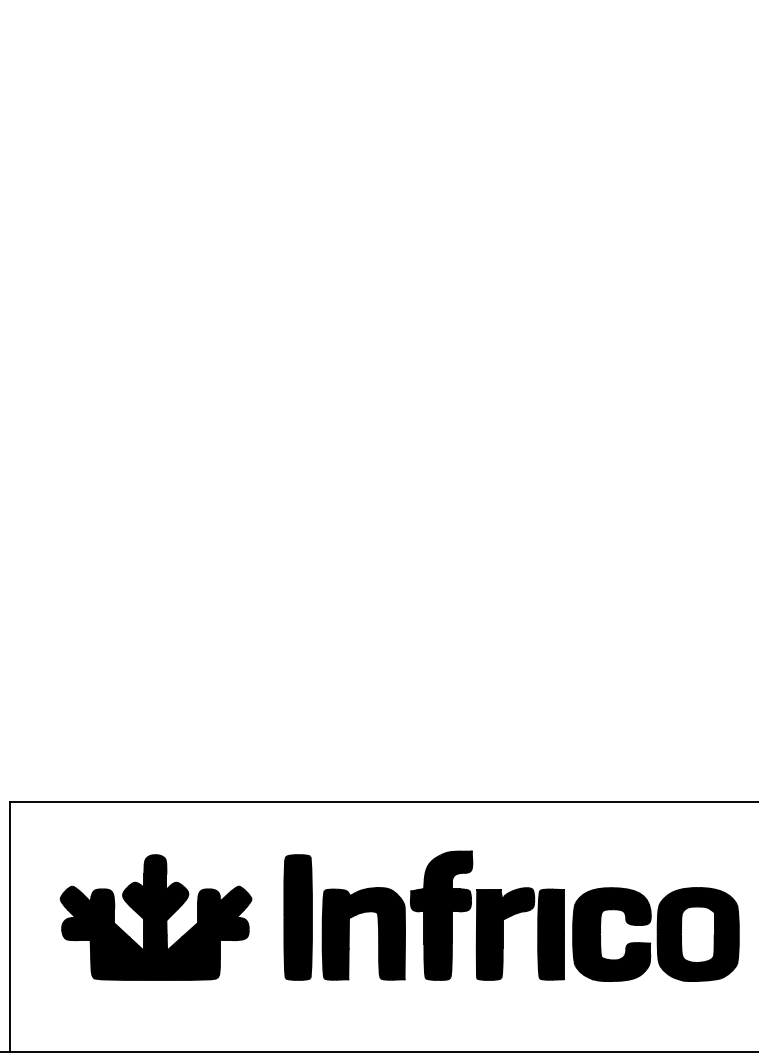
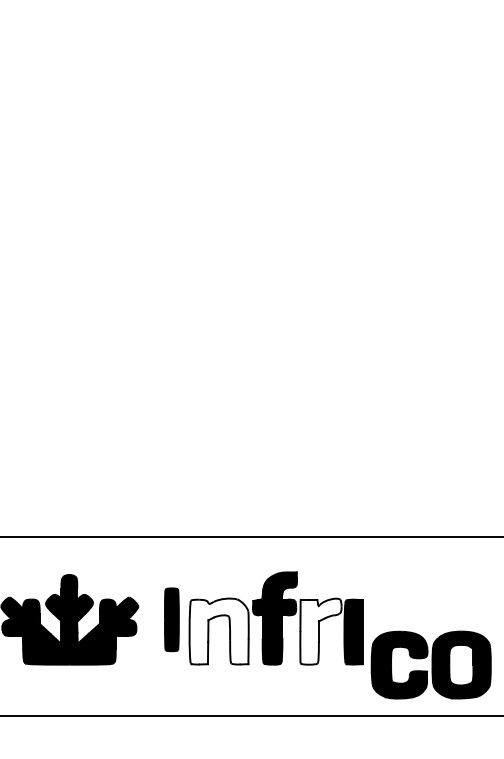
part: (297, 917) -> (171, 619), size x0.7
fill: (363, 933) -> (218, 631), removed
fill: (505, 934) -> (320, 632), removed
part: (655, 934) -> (430, 665), moved

